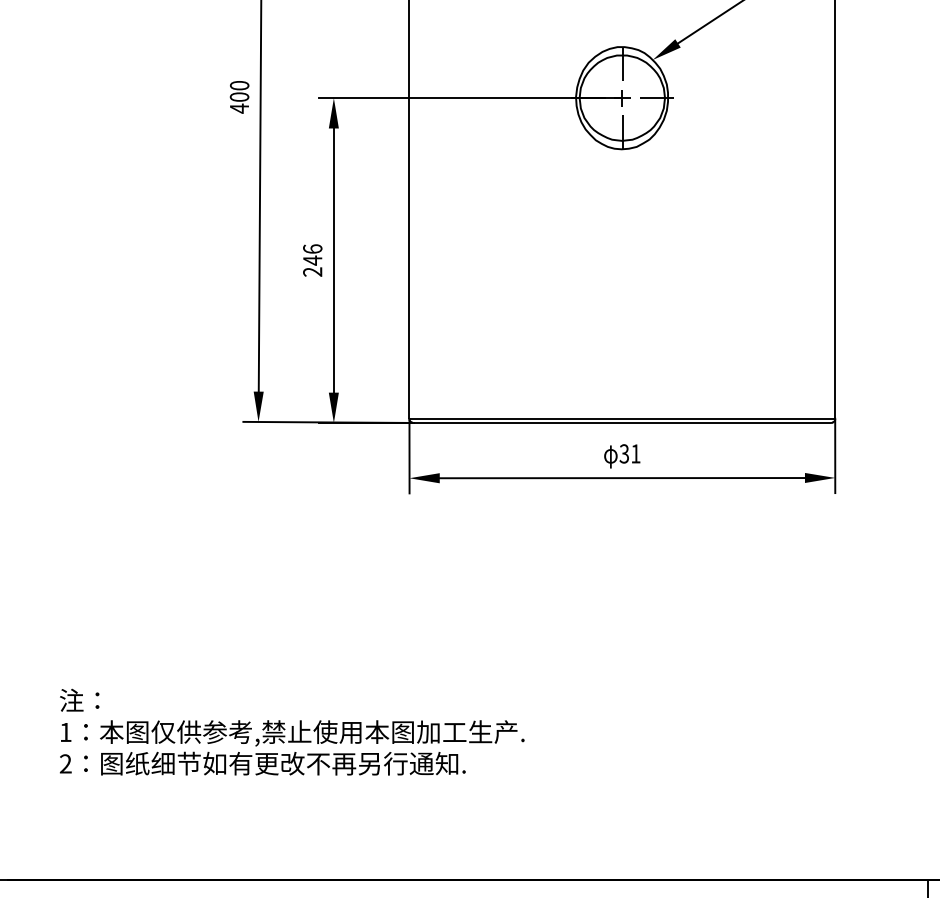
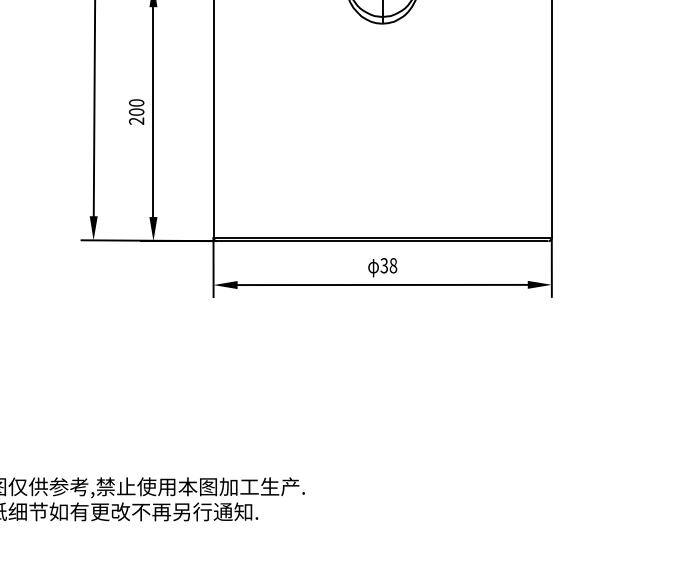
text: (312, 254) -> (136, 107), 246 -> 200
text: (635, 453) -> (393, 265), 31 -> 38

